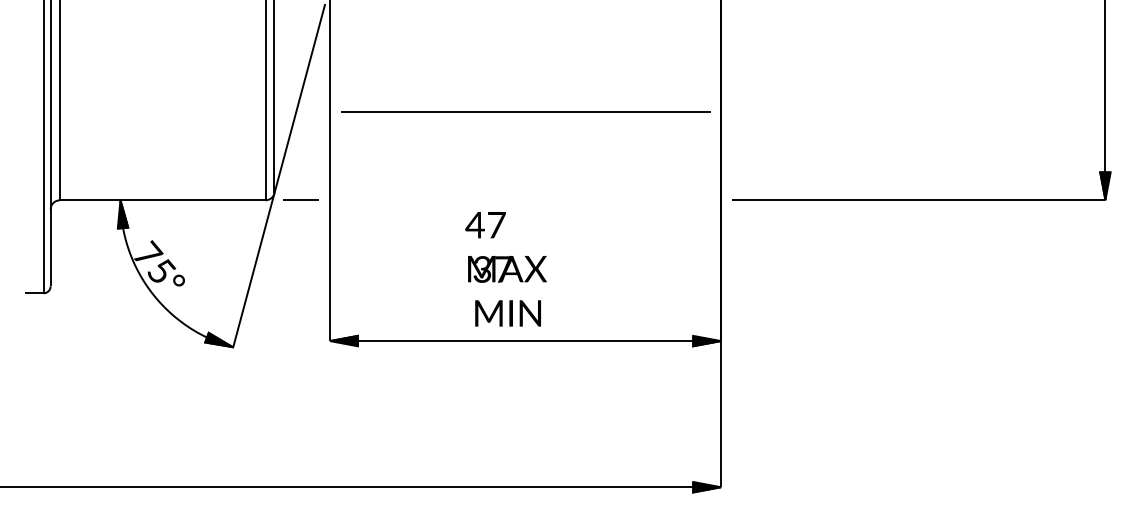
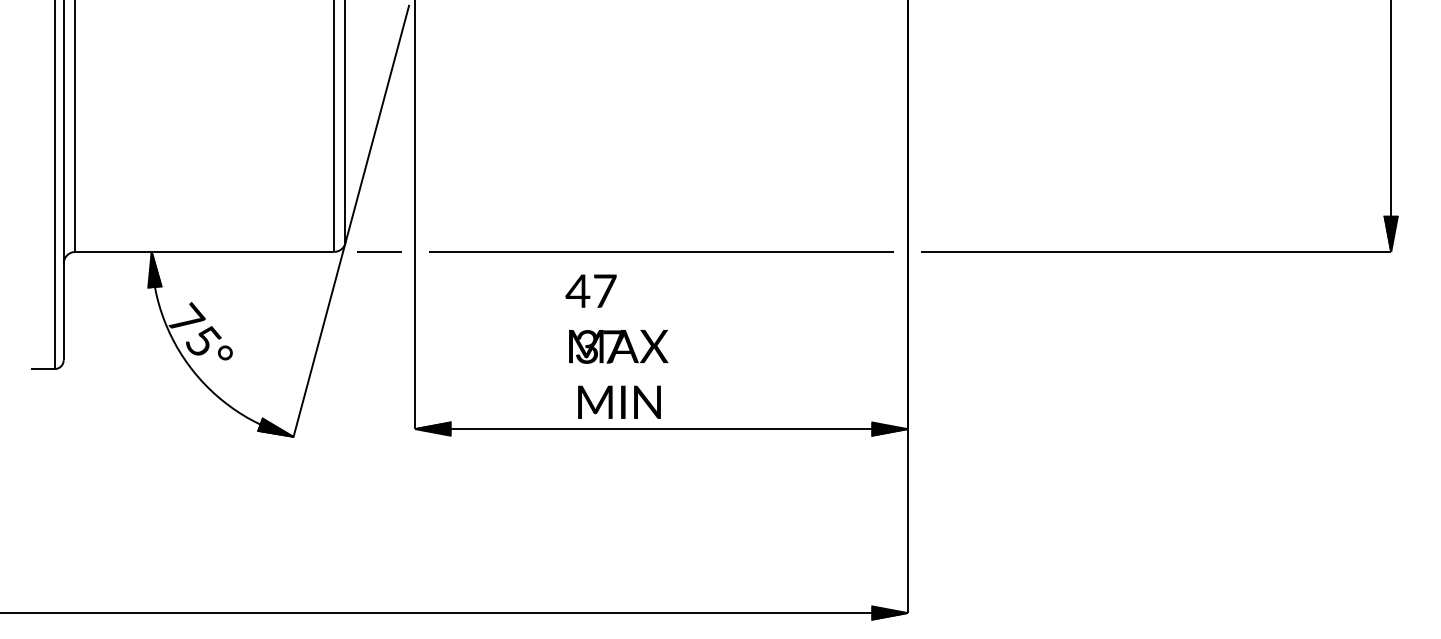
line: (525, 111) -> (661, 251), moved
text: (505, 269) -> (616, 346), moved

